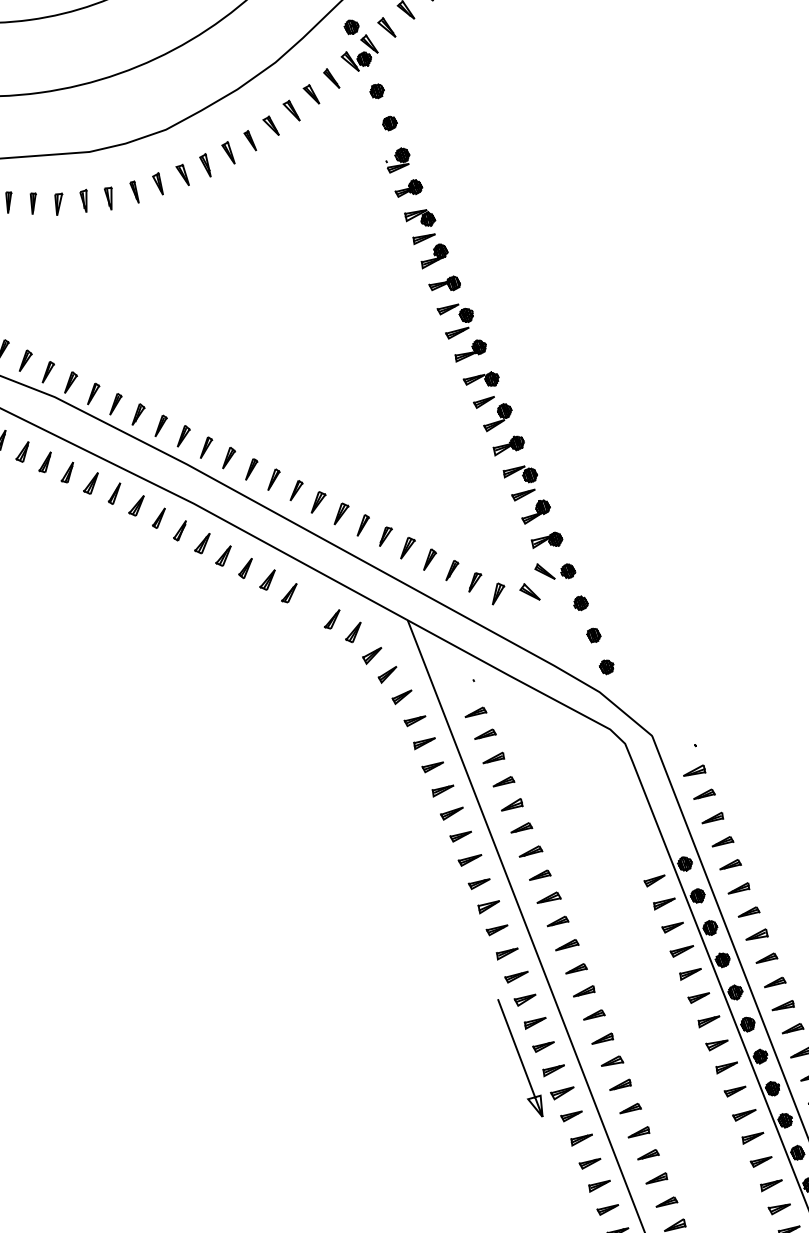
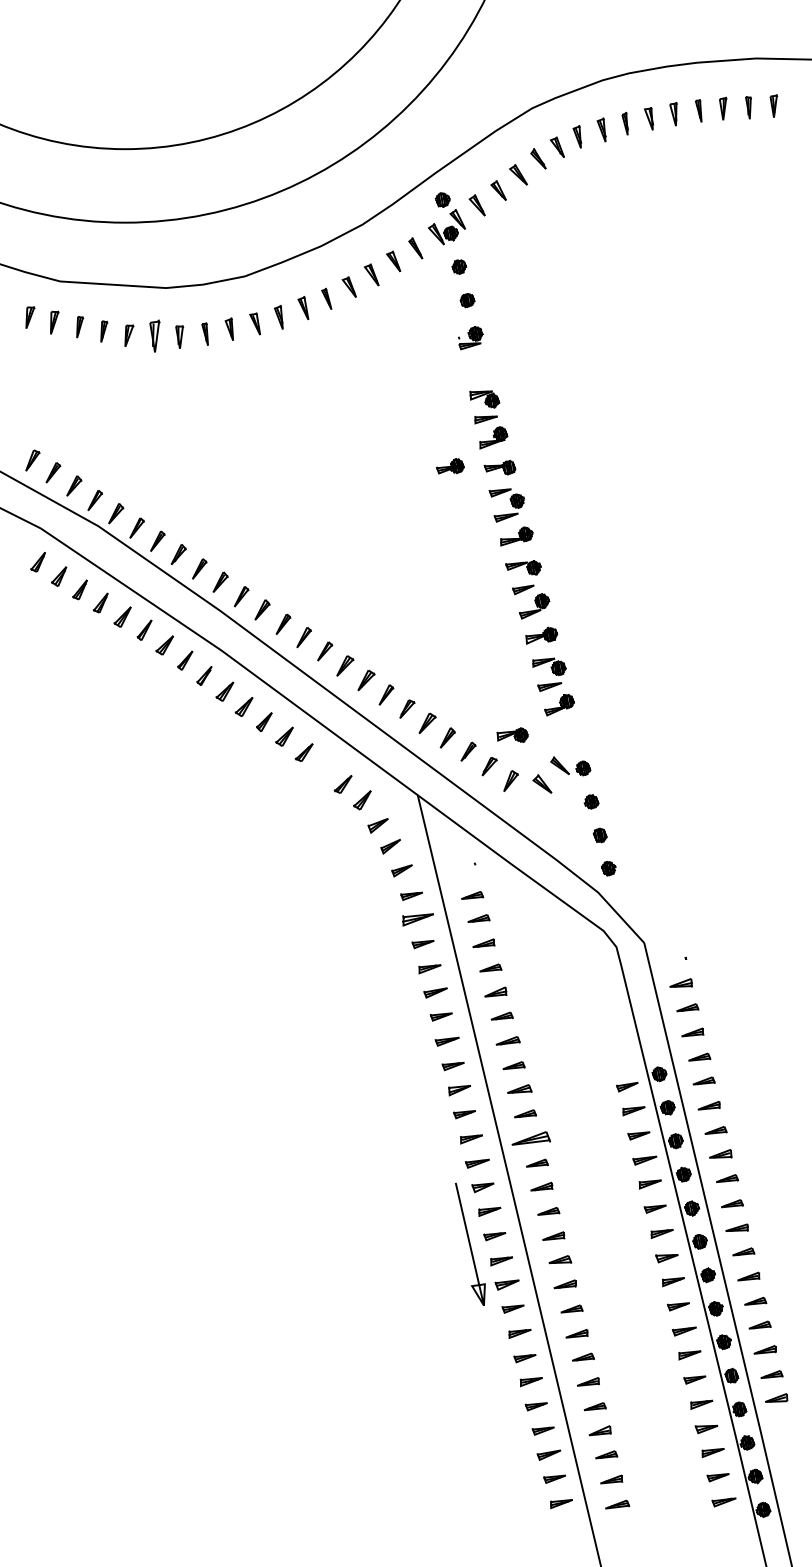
part: (408, 188) -> (450, 466), moved
part: (84, 200) -> (154, 335), size x1.4
part: (546, 539) -> (512, 734), moved
part: (424, 743) -> (417, 919), size x1.4
part: (566, 944) -> (531, 1138), size x1.6

